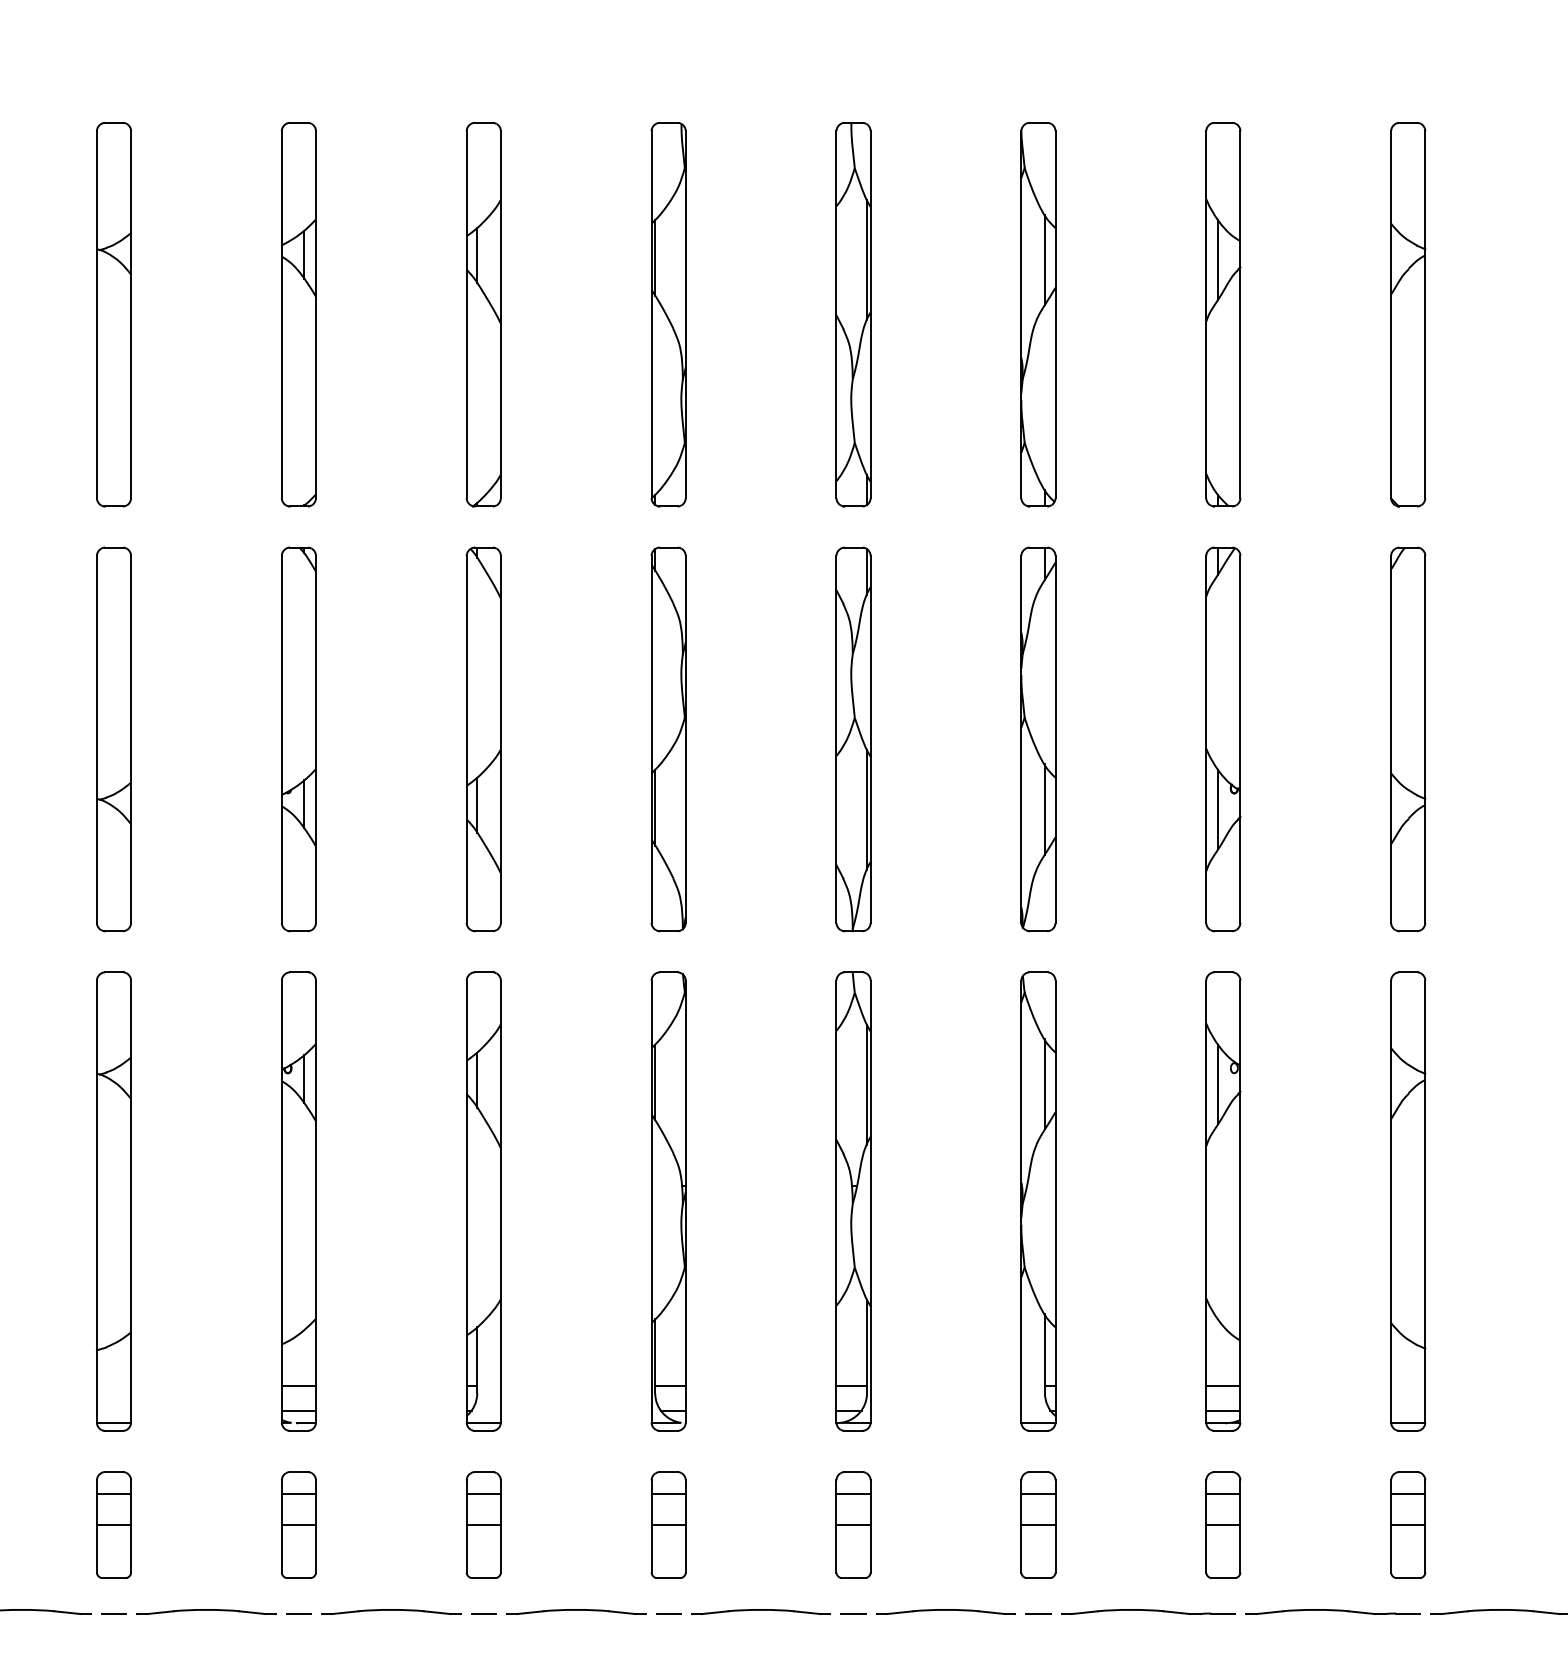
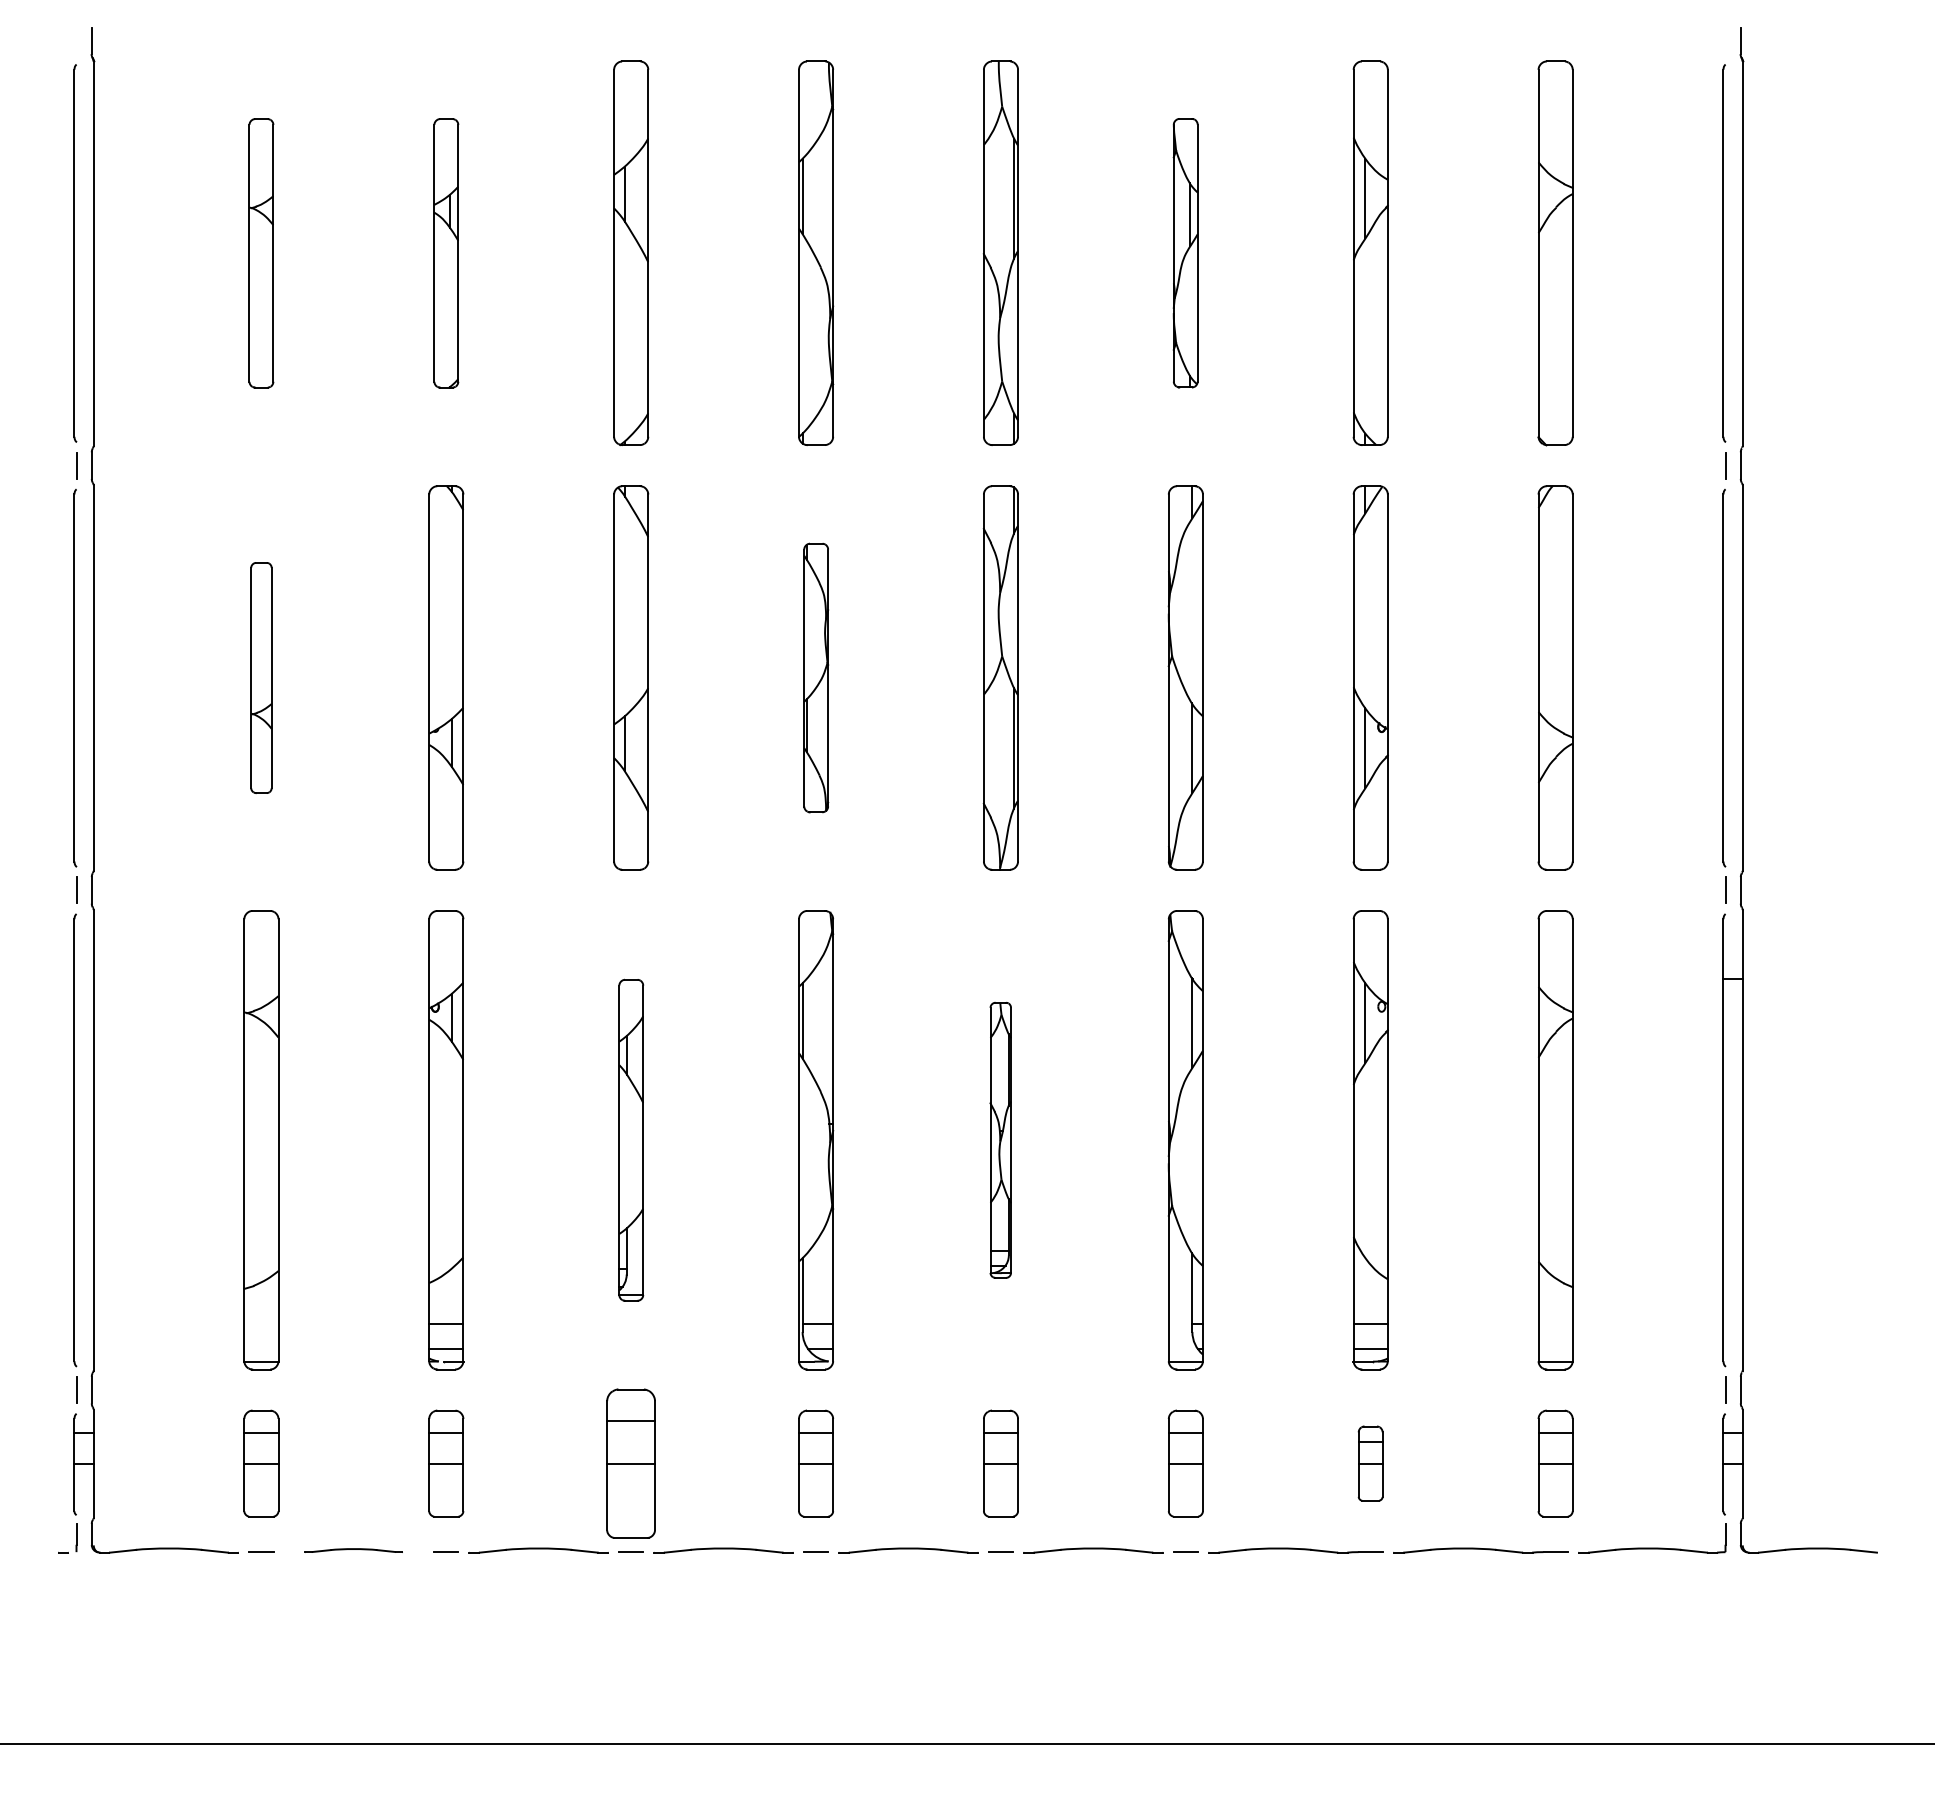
part: (1038, 313) -> (1185, 252), size x0.7
part: (114, 314) -> (261, 253), size x0.7
part: (299, 314) -> (446, 253), size x0.7
part: (114, 738) -> (261, 677), size x0.6
part: (669, 738) -> (816, 677), size x0.7
part: (484, 1201) -> (631, 1140), size x0.7
part: (853, 1201) -> (1000, 1140), size x0.6
part: (484, 1524) -> (631, 1463), size x1.4
part: (1223, 1524) -> (1370, 1463), size x0.7
part: (206, 1611) -> (353, 1550), size x0.7

